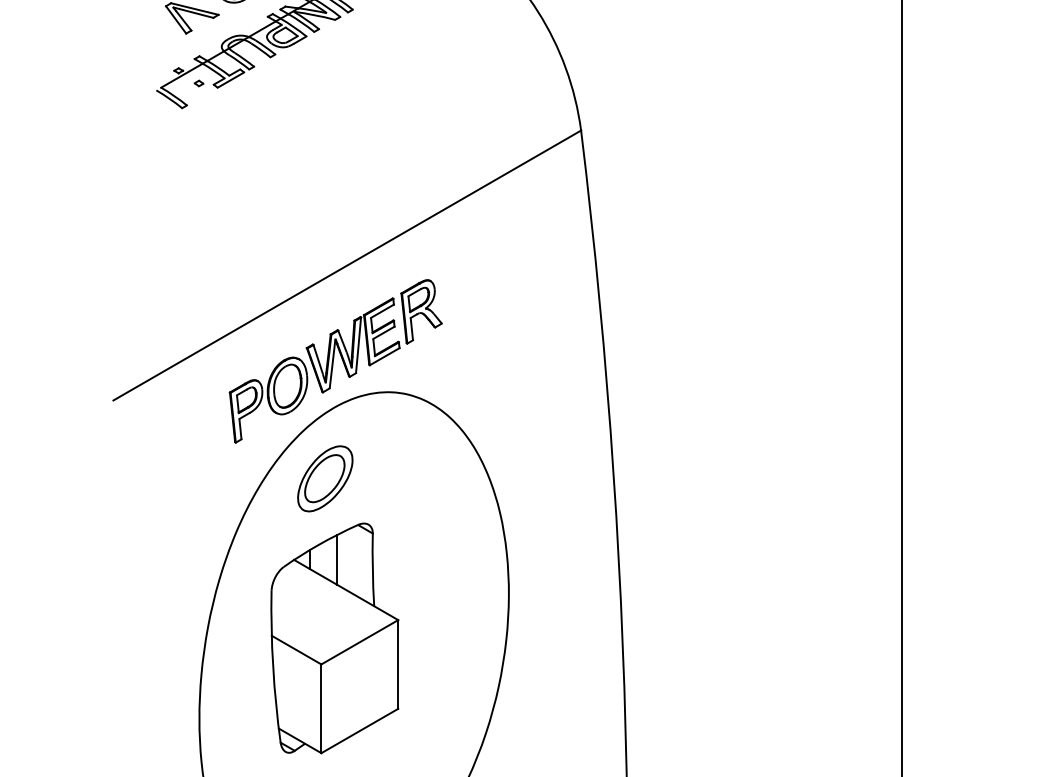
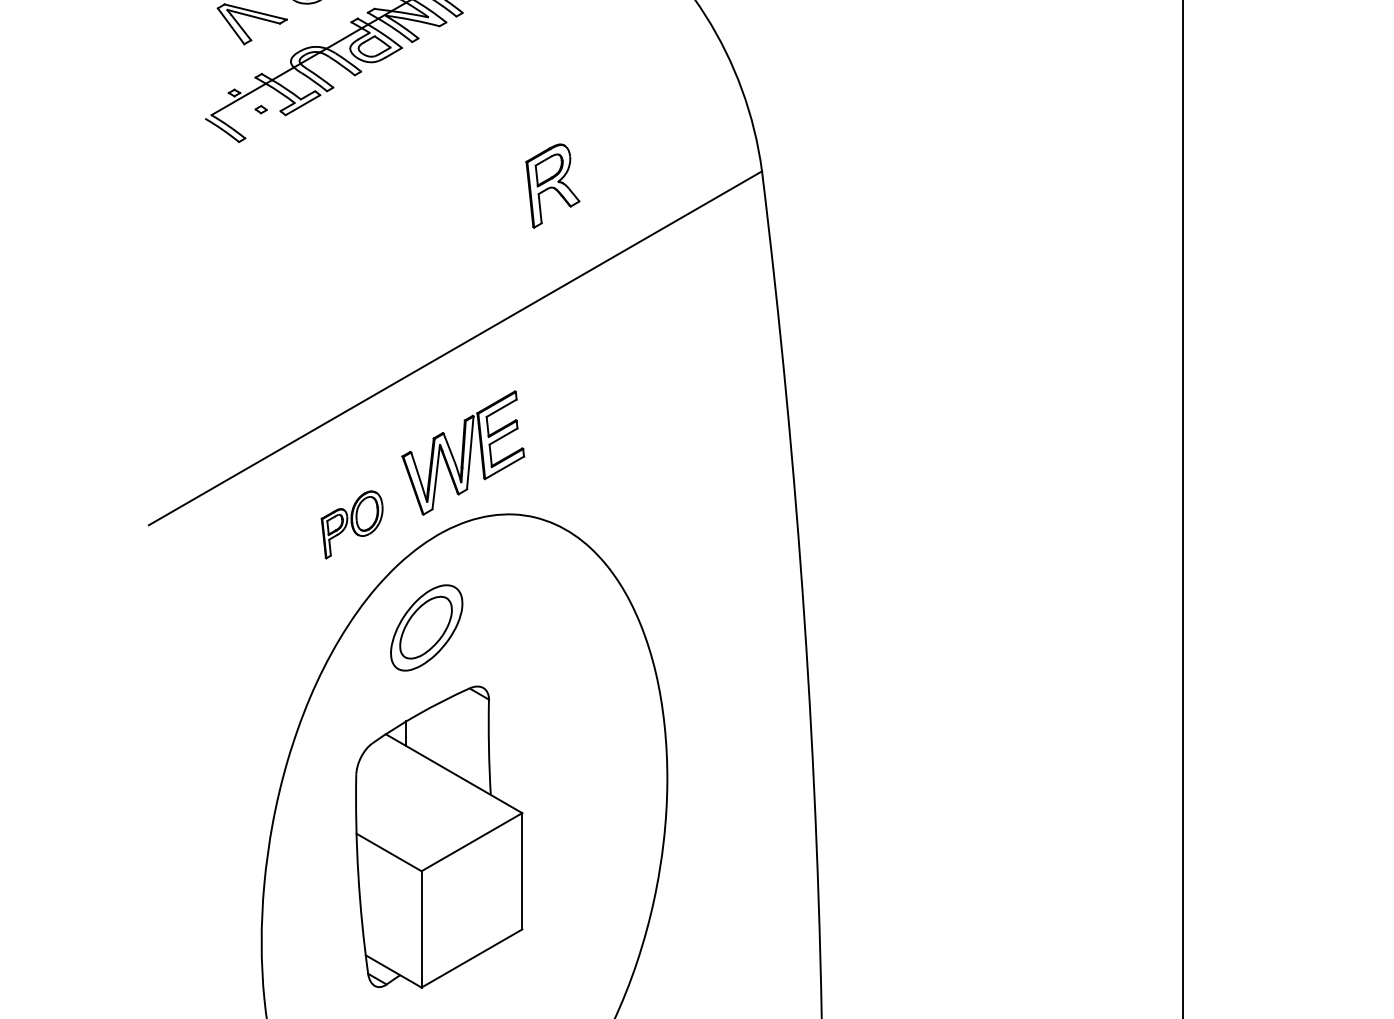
part: (421, 311) -> (552, 185), moved
part: (267, 399) -> (351, 524), size x0.6
line: (336, 559) -> (441, 733), removed

